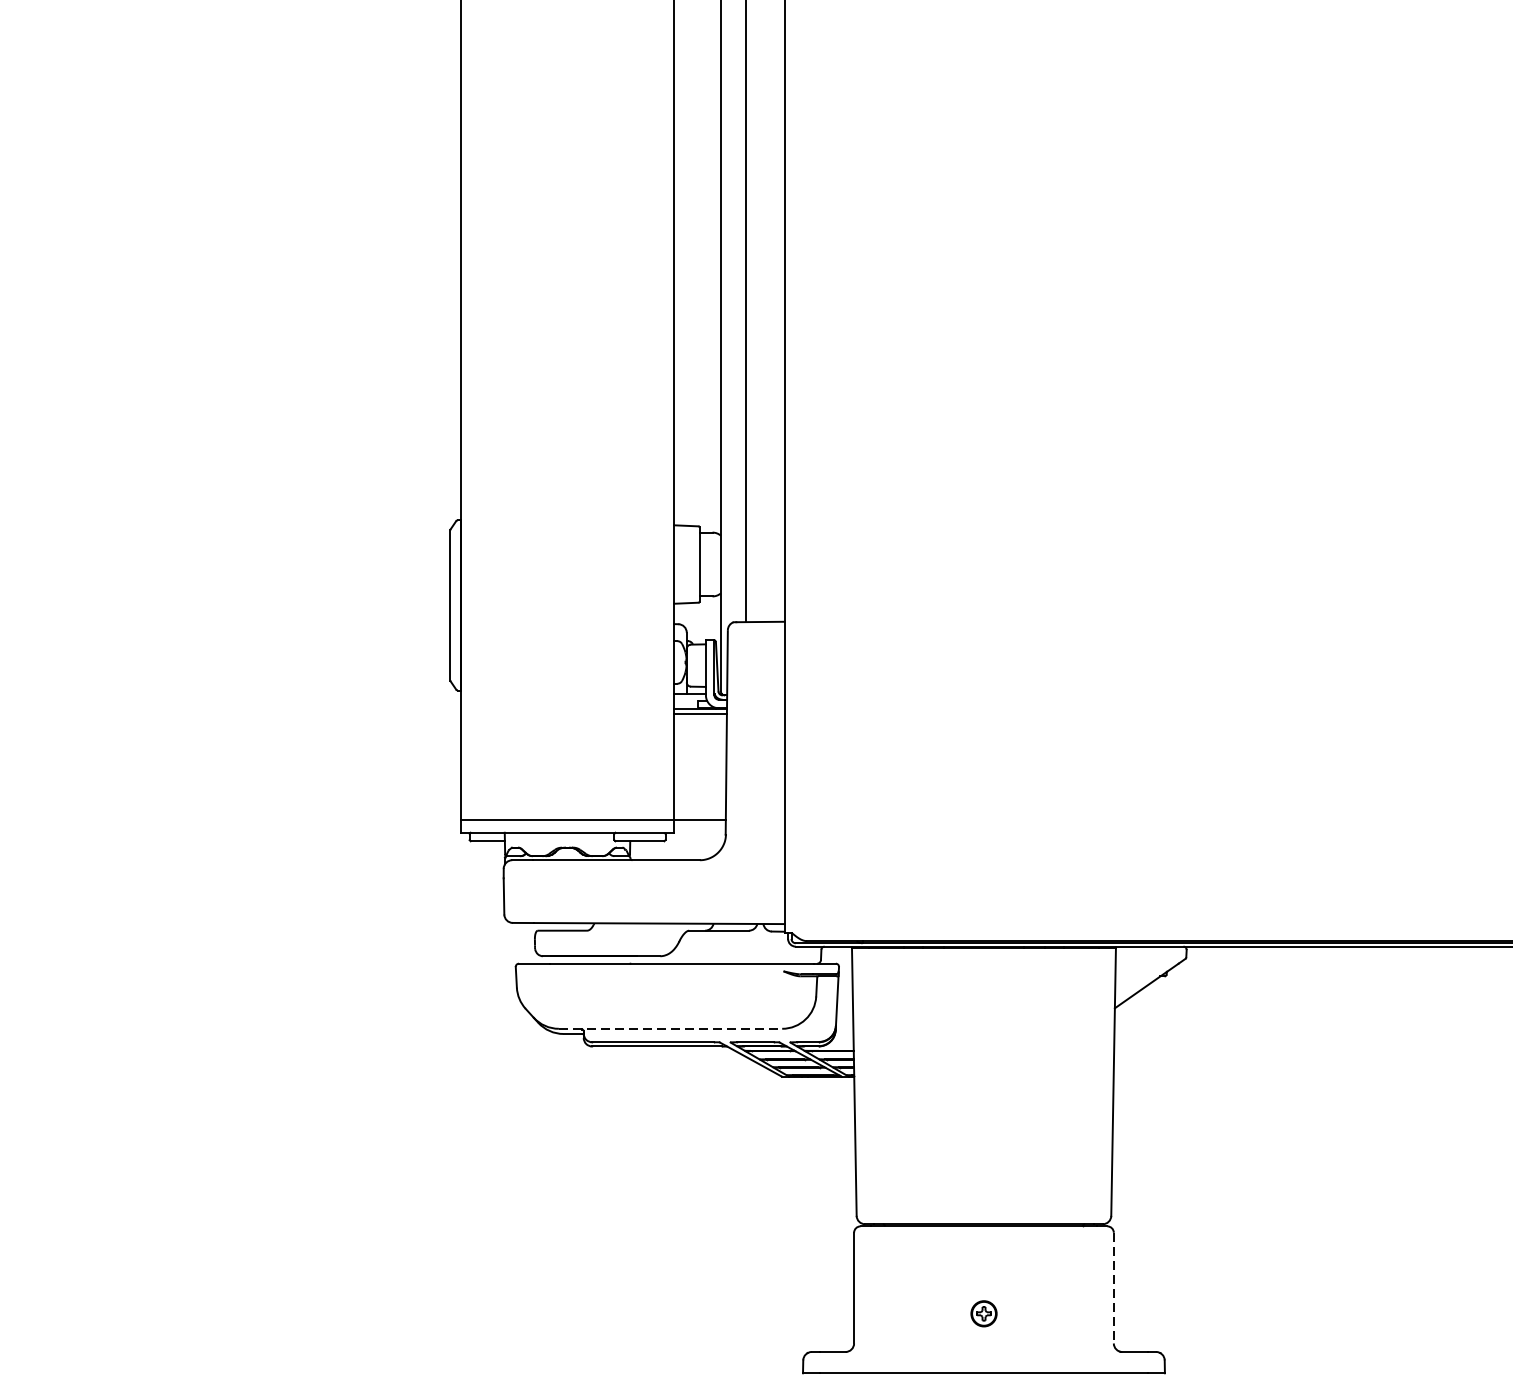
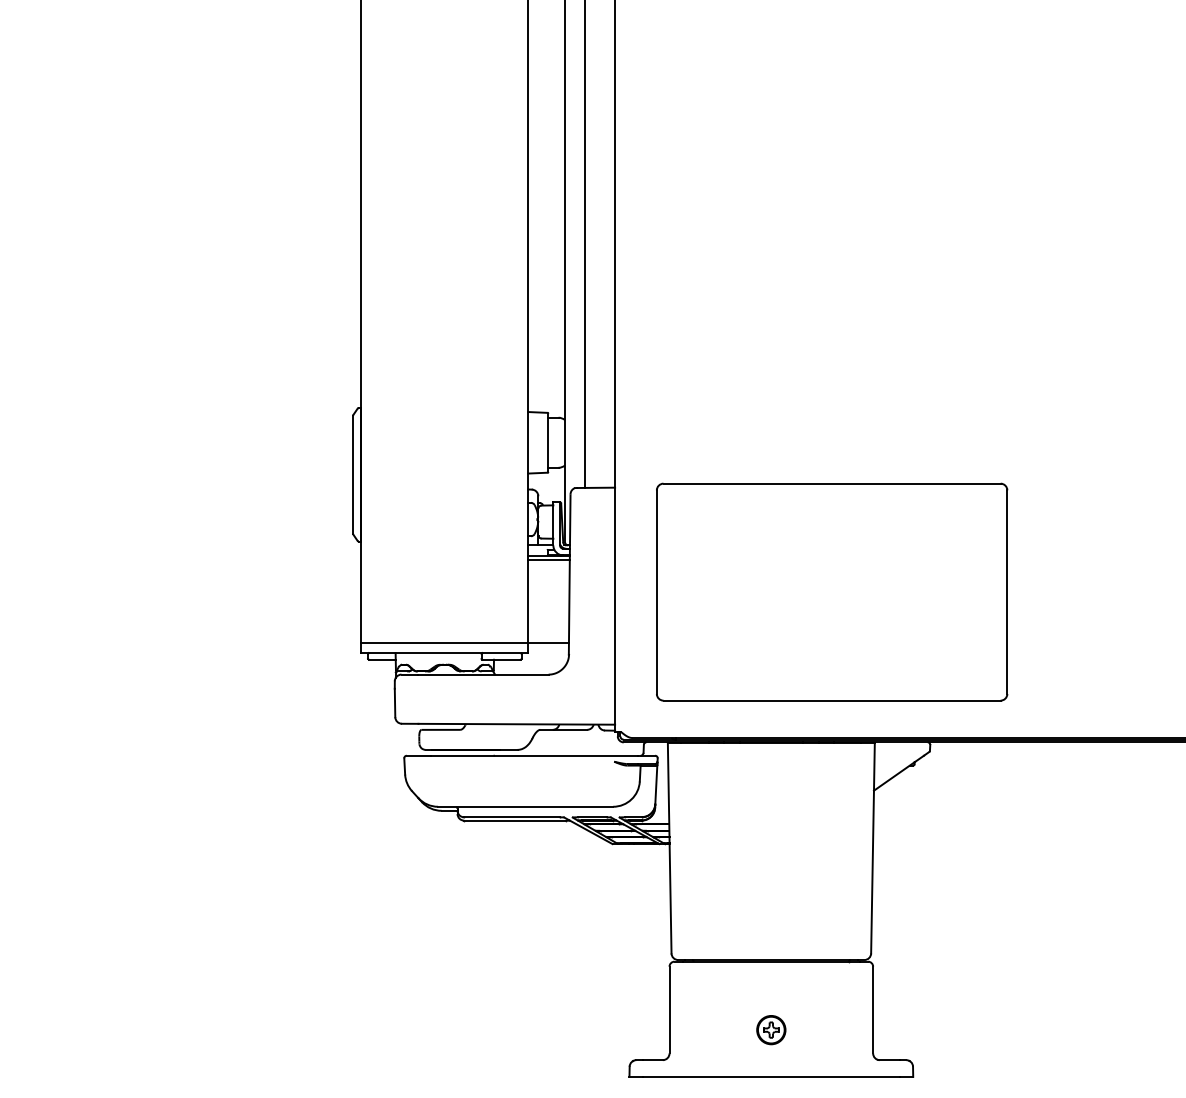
part: (1061, 754) -> (832, 591), added
line: (670, 1028) -> (525, 806), dashed -> solid
line: (1114, 1288) -> (873, 1010), dashed -> solid
part: (984, 1314) -> (771, 1030), size x1.43

